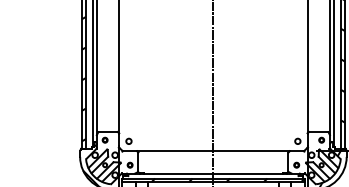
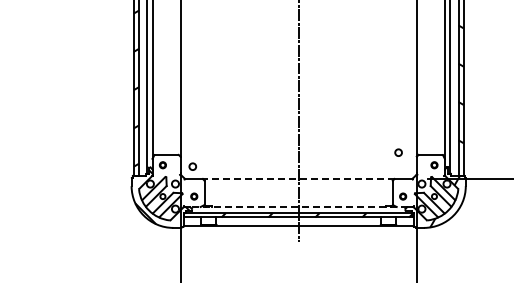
circle: (297, 141) -> (398, 152), moved
line: (213, 150) -> (298, 178), solid -> dashed
line: (213, 173) -> (298, 207), solid -> dashed

